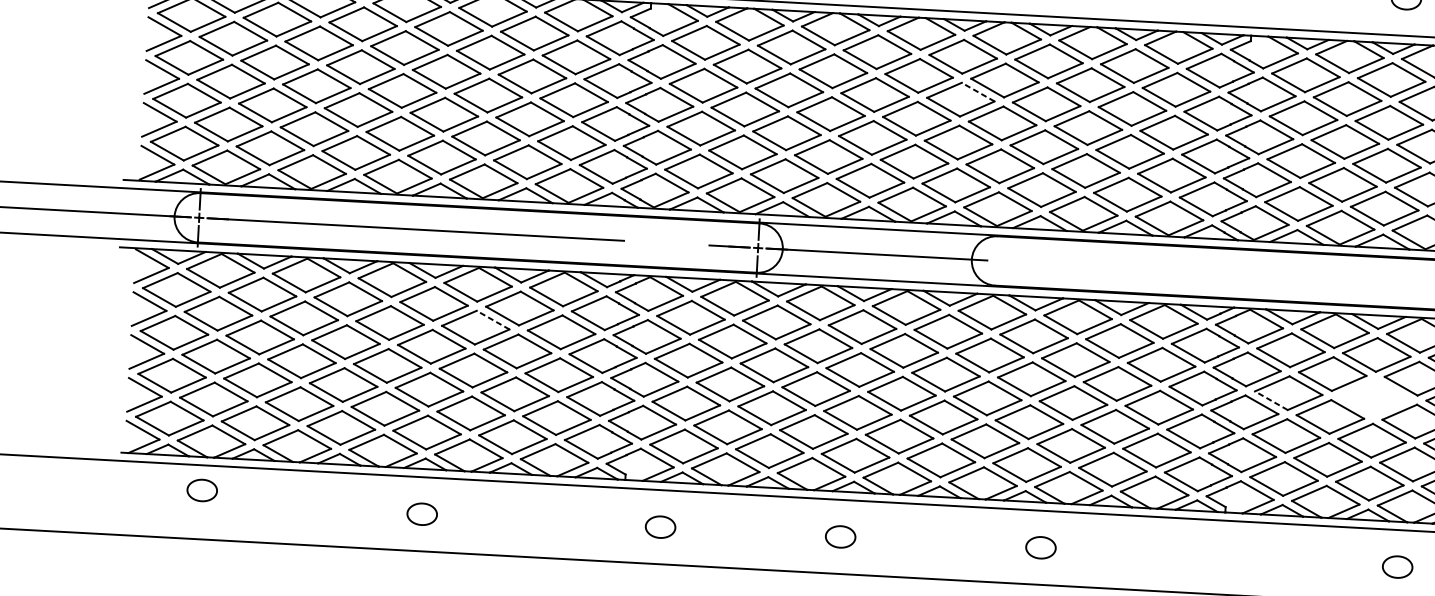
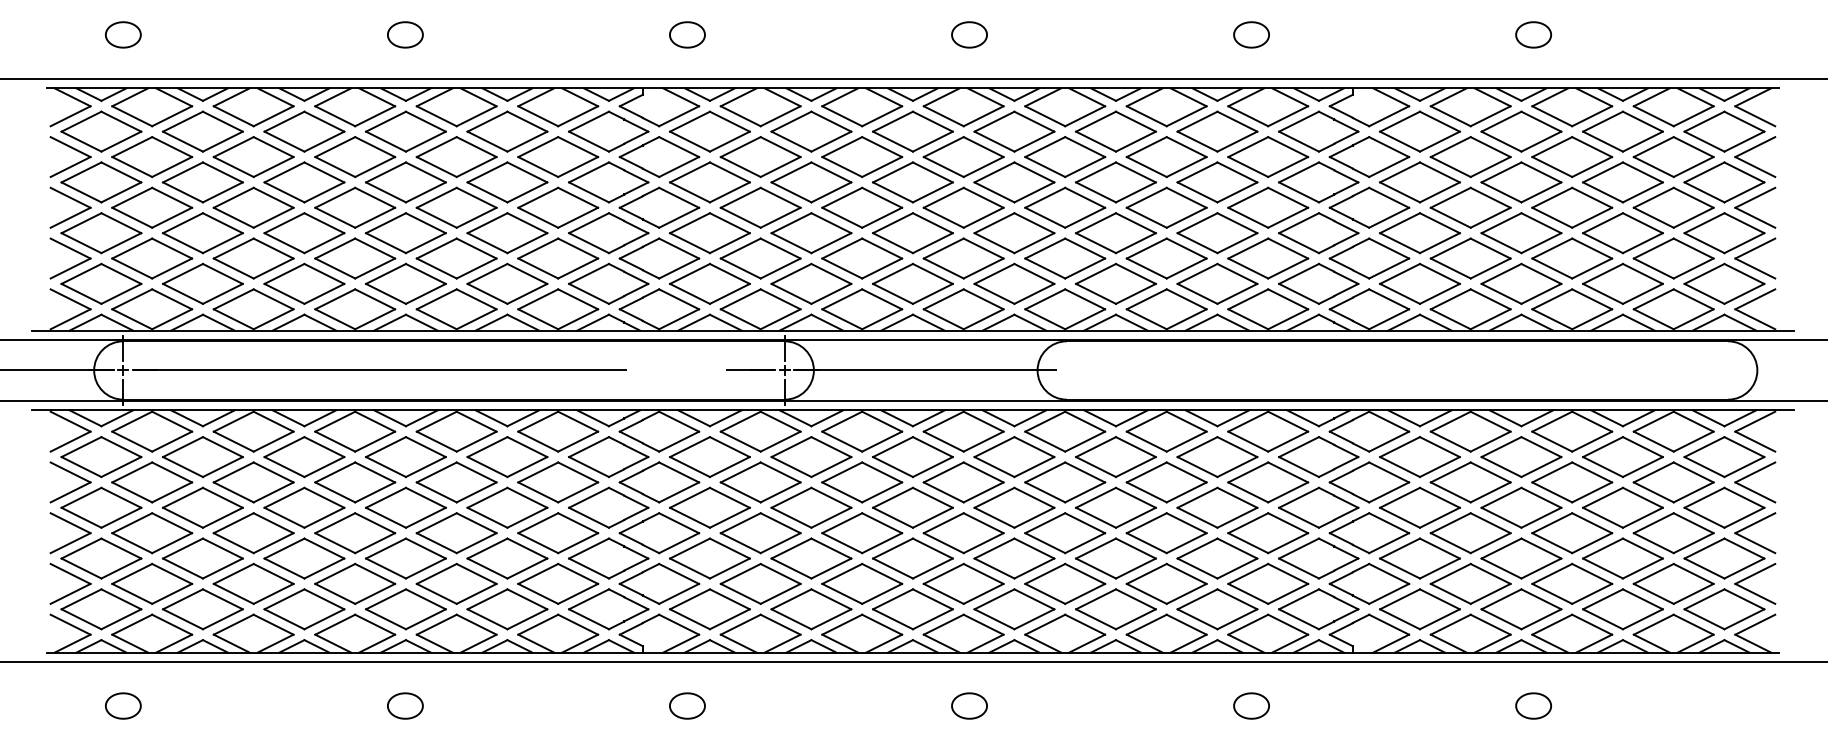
line: (977, 92) -> (1033, 172), dashed -> solid
line: (493, 320) -> (476, 472), dashed -> solid
part: (1374, 397) -> (1521, 507), added
line: (1270, 400) -> (1399, 517), dashed -> solid
part: (202, 490) -> (123, 705), moved
part: (840, 536) -> (969, 705), moved
part: (1040, 547) -> (1251, 705), moved
part: (1397, 566) -> (1533, 705), moved

